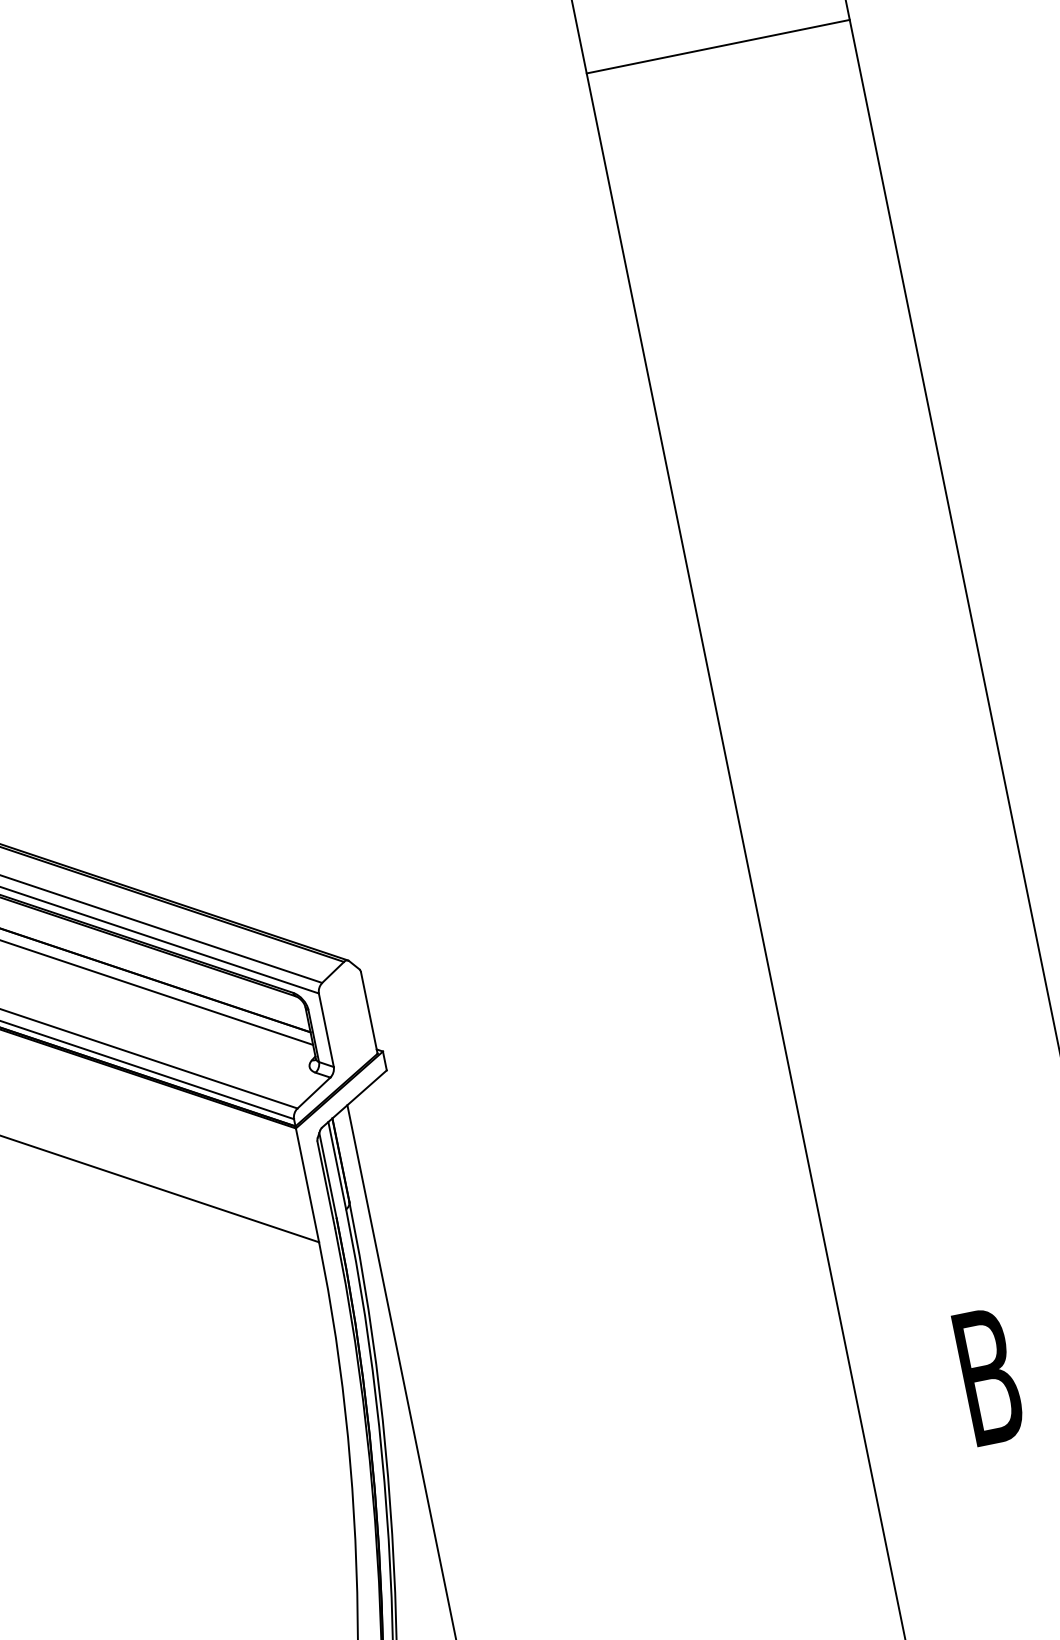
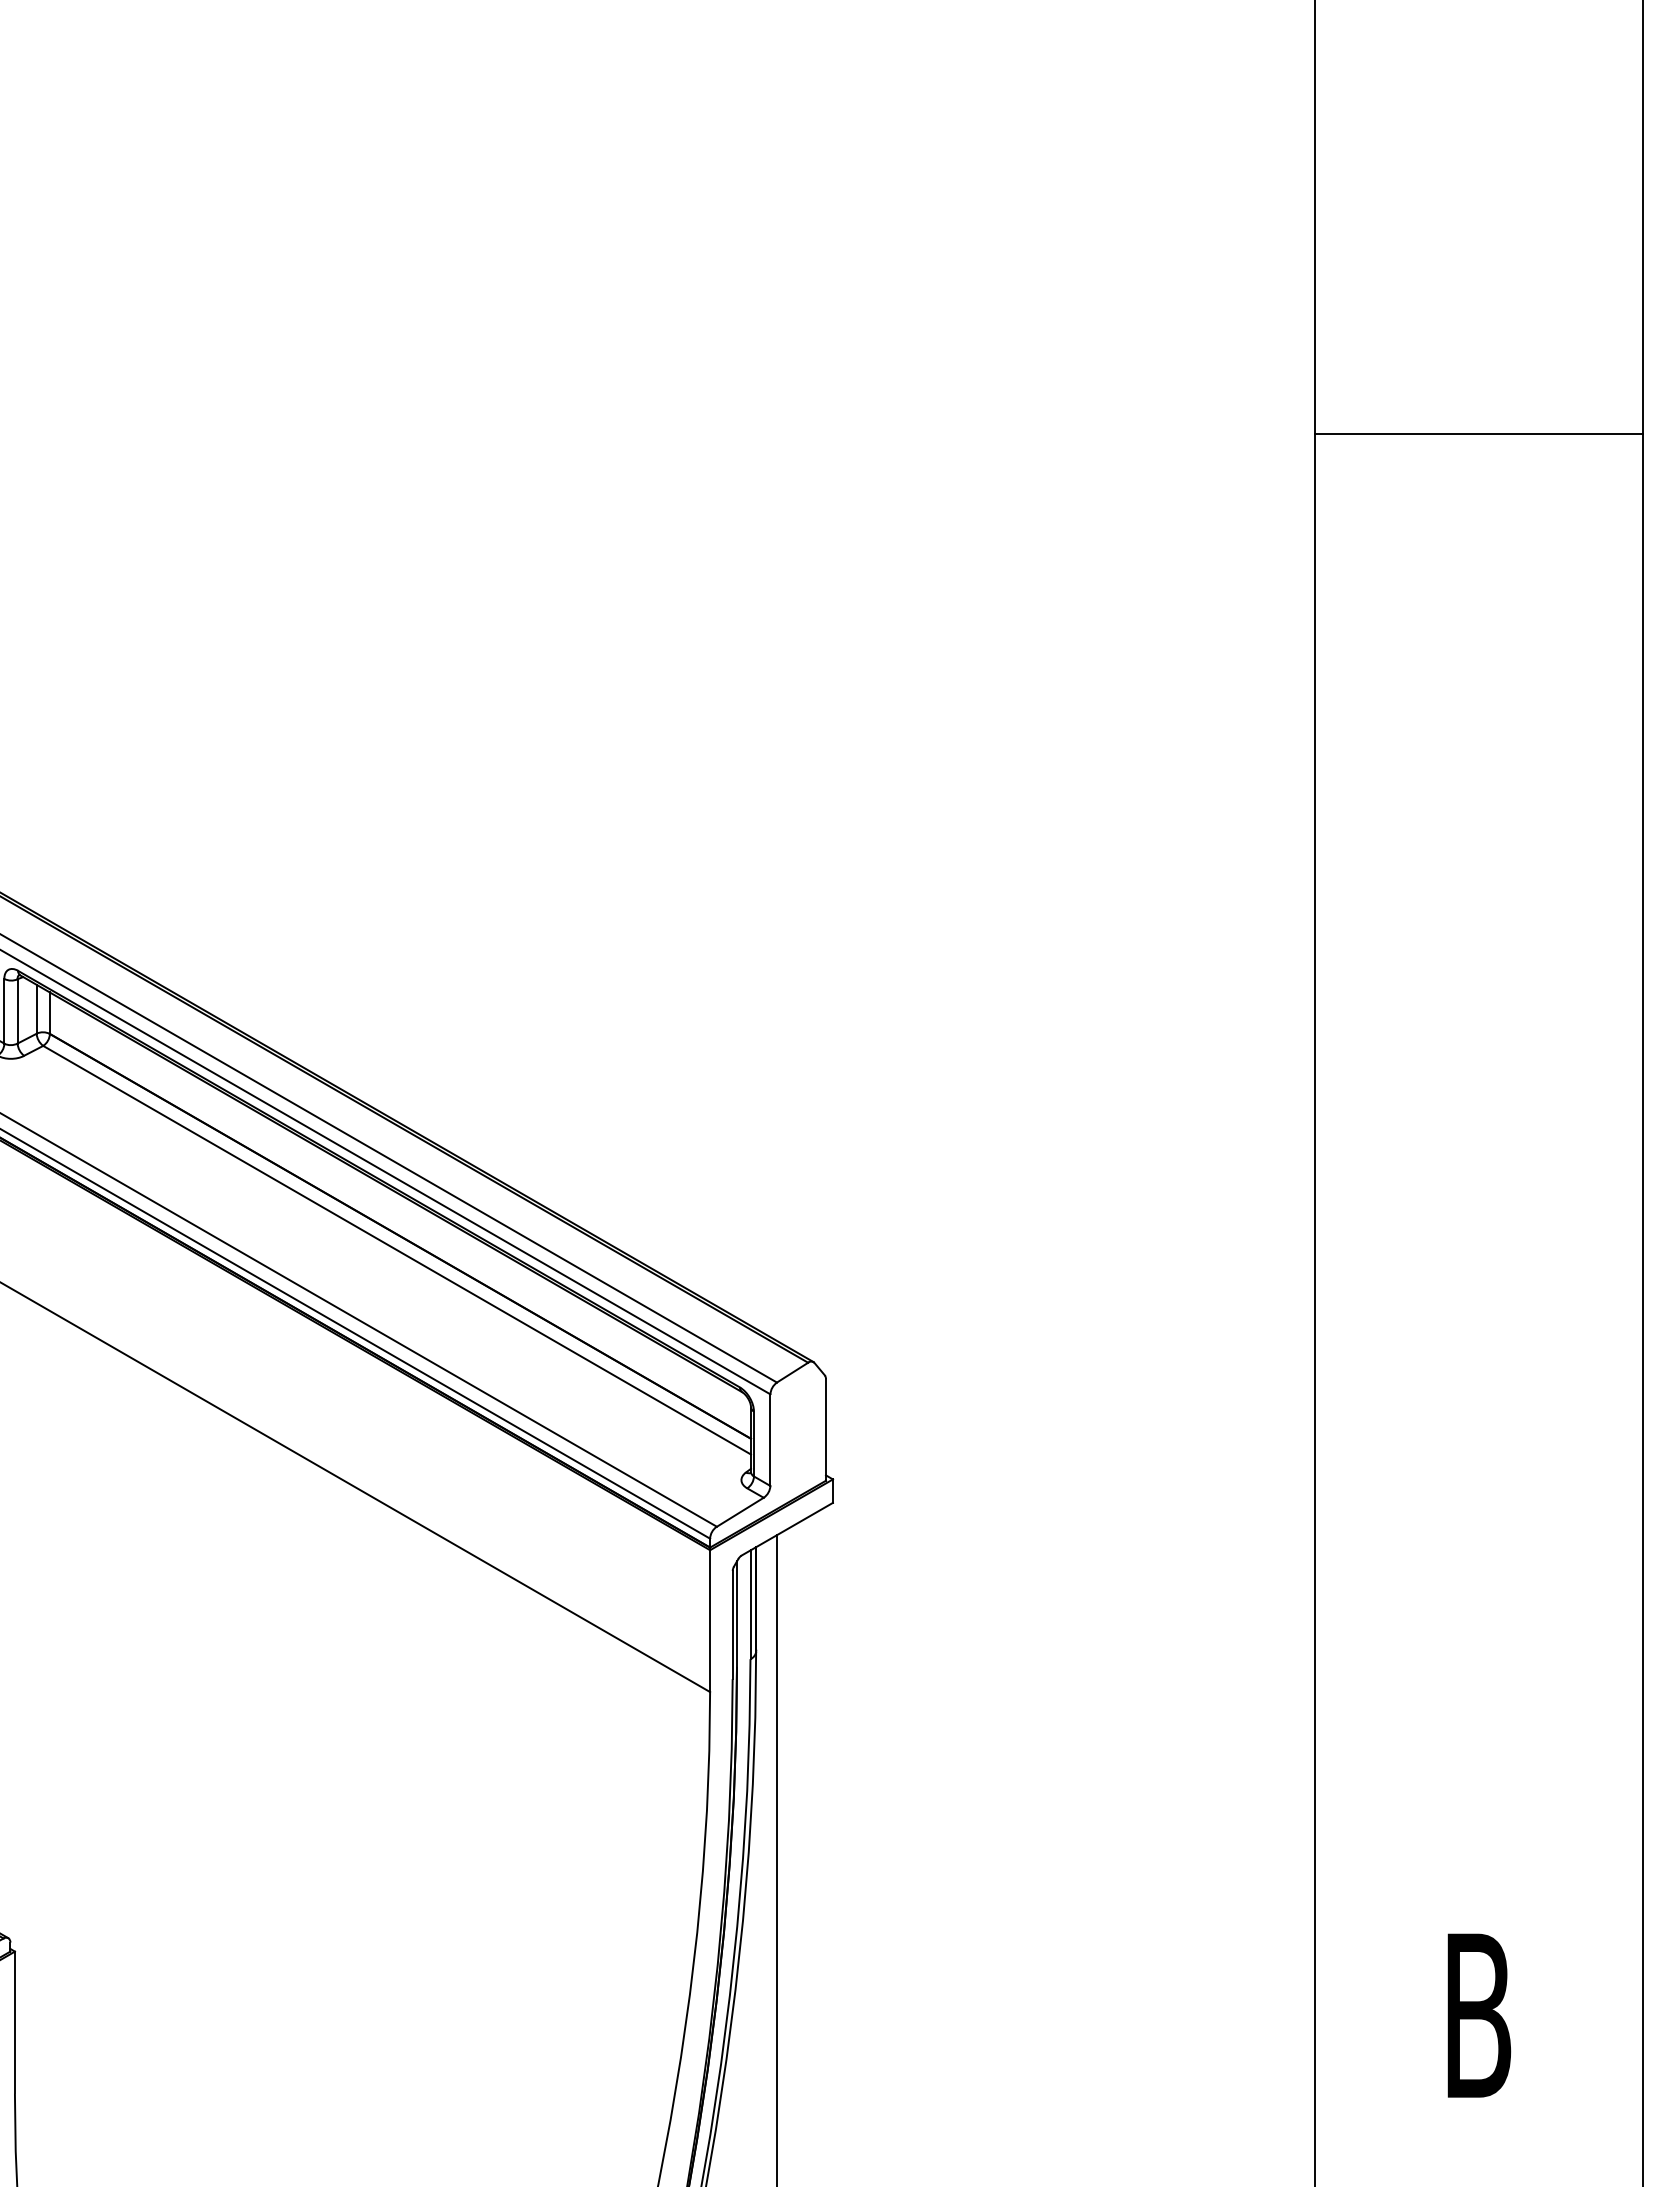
line: (718, 46) -> (1478, 433), moved

